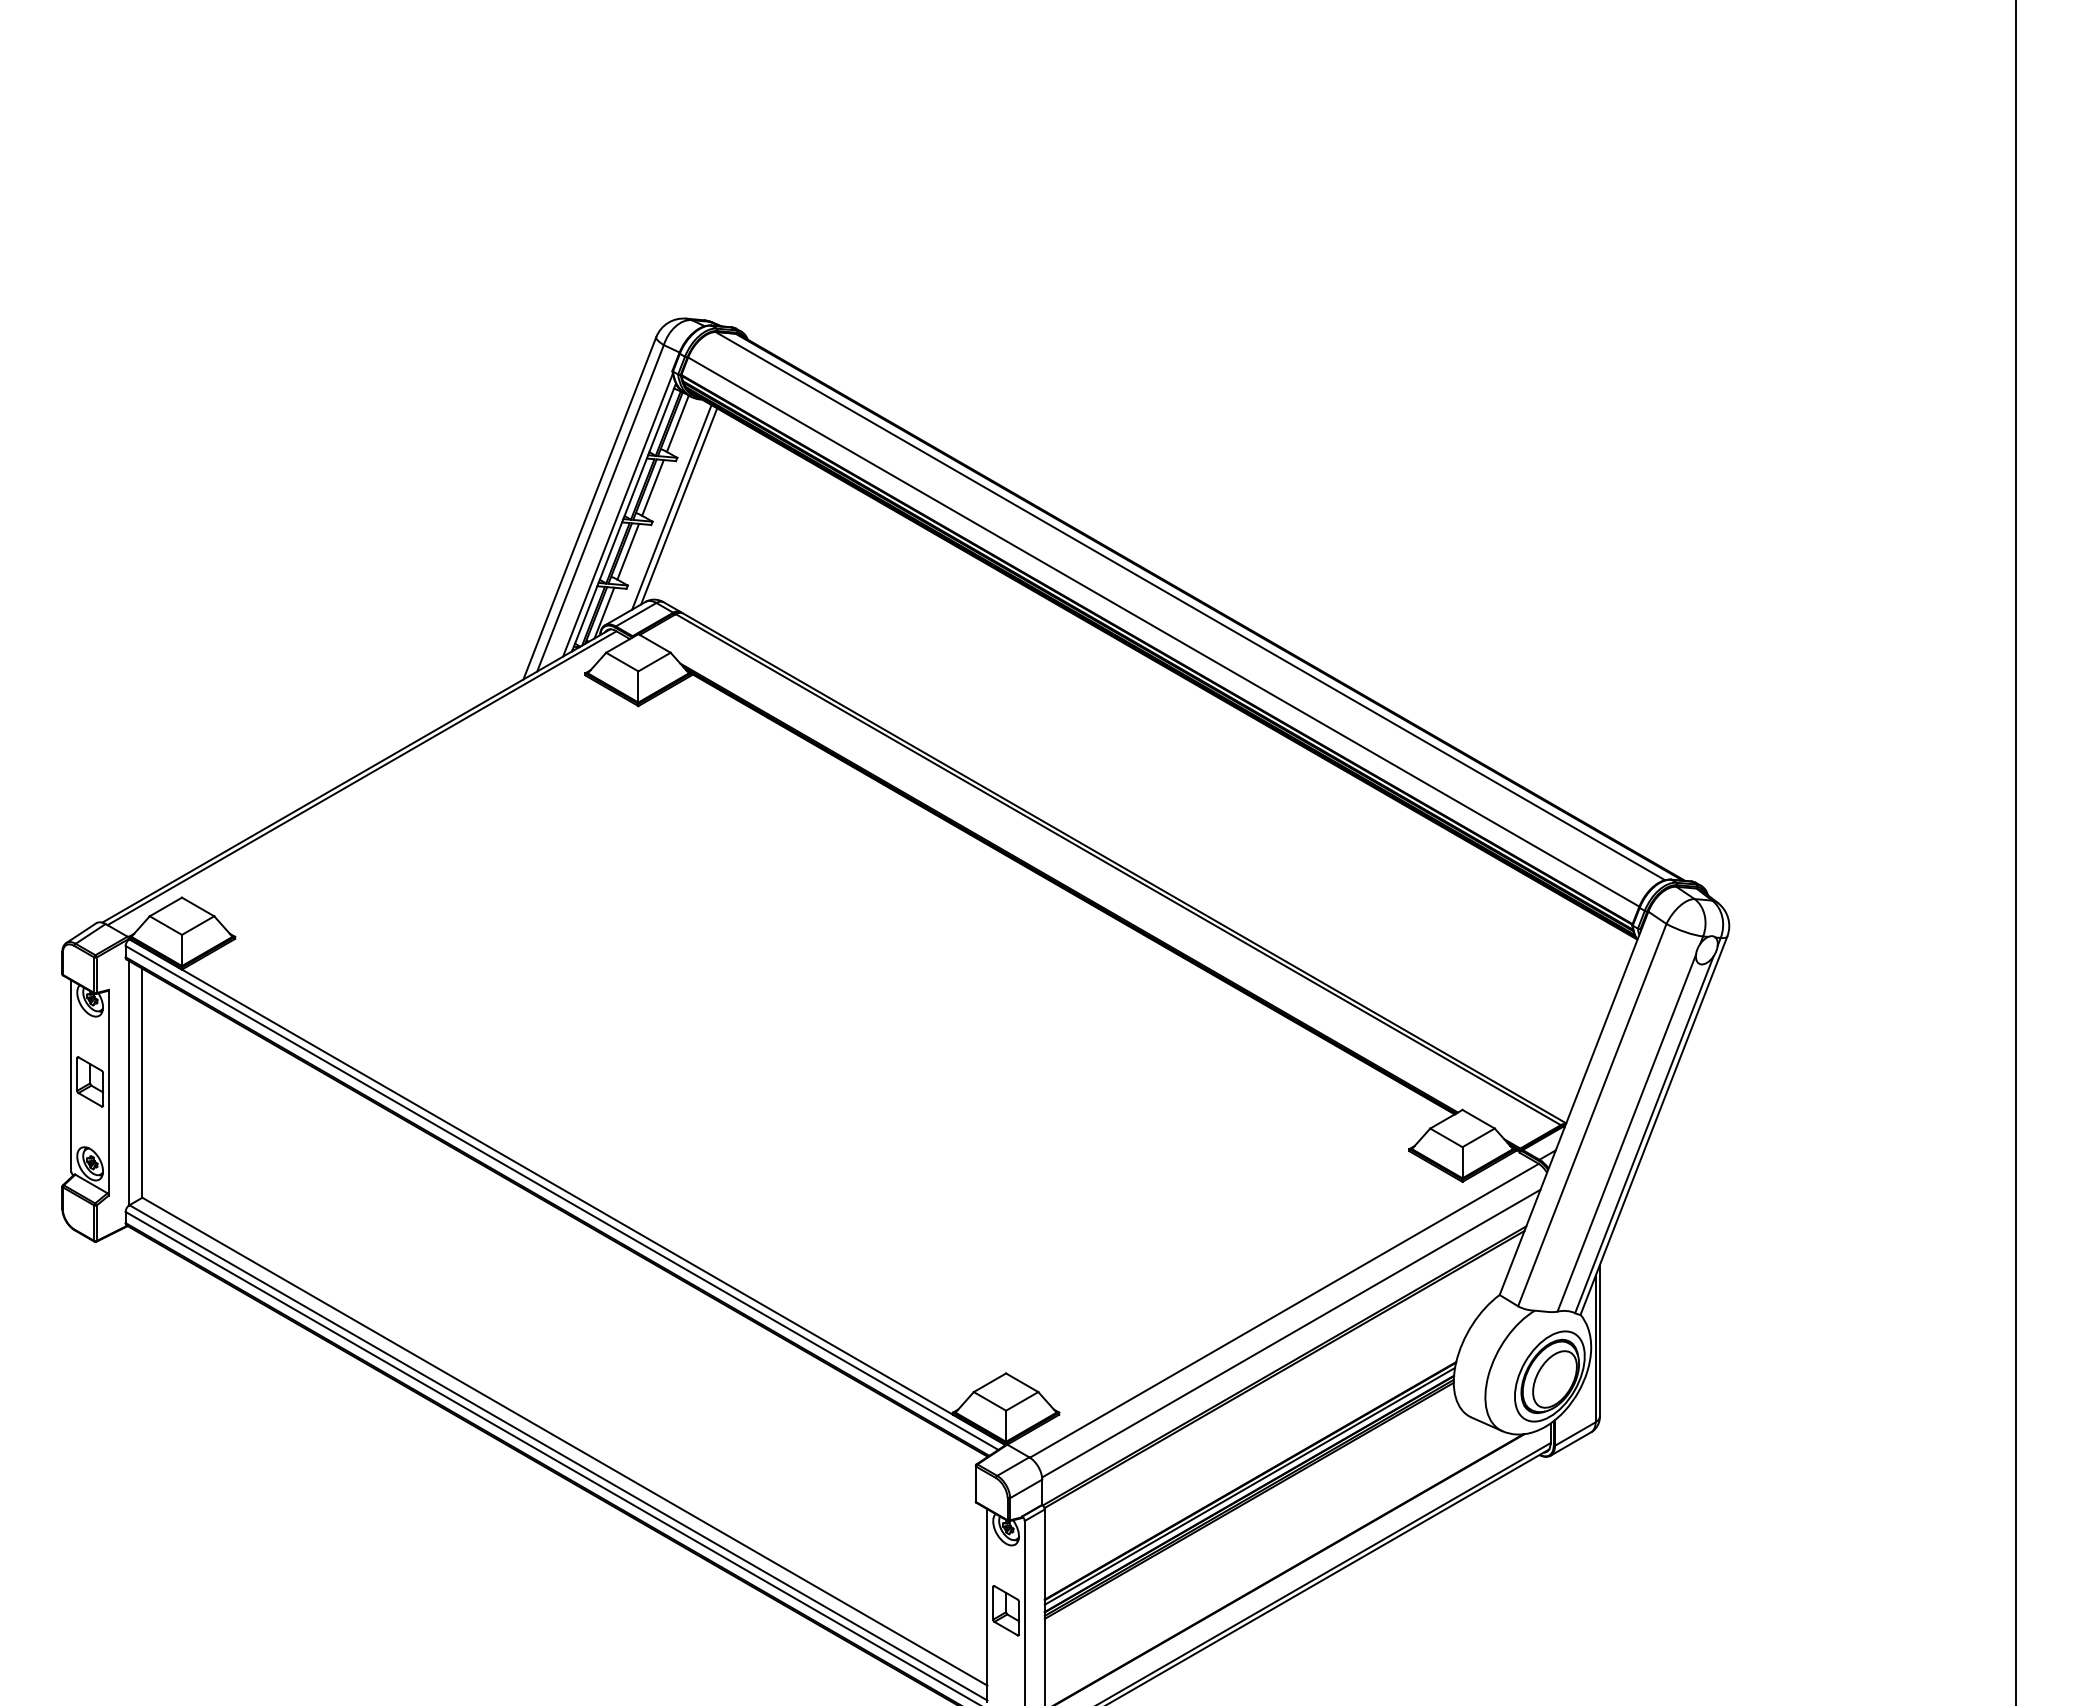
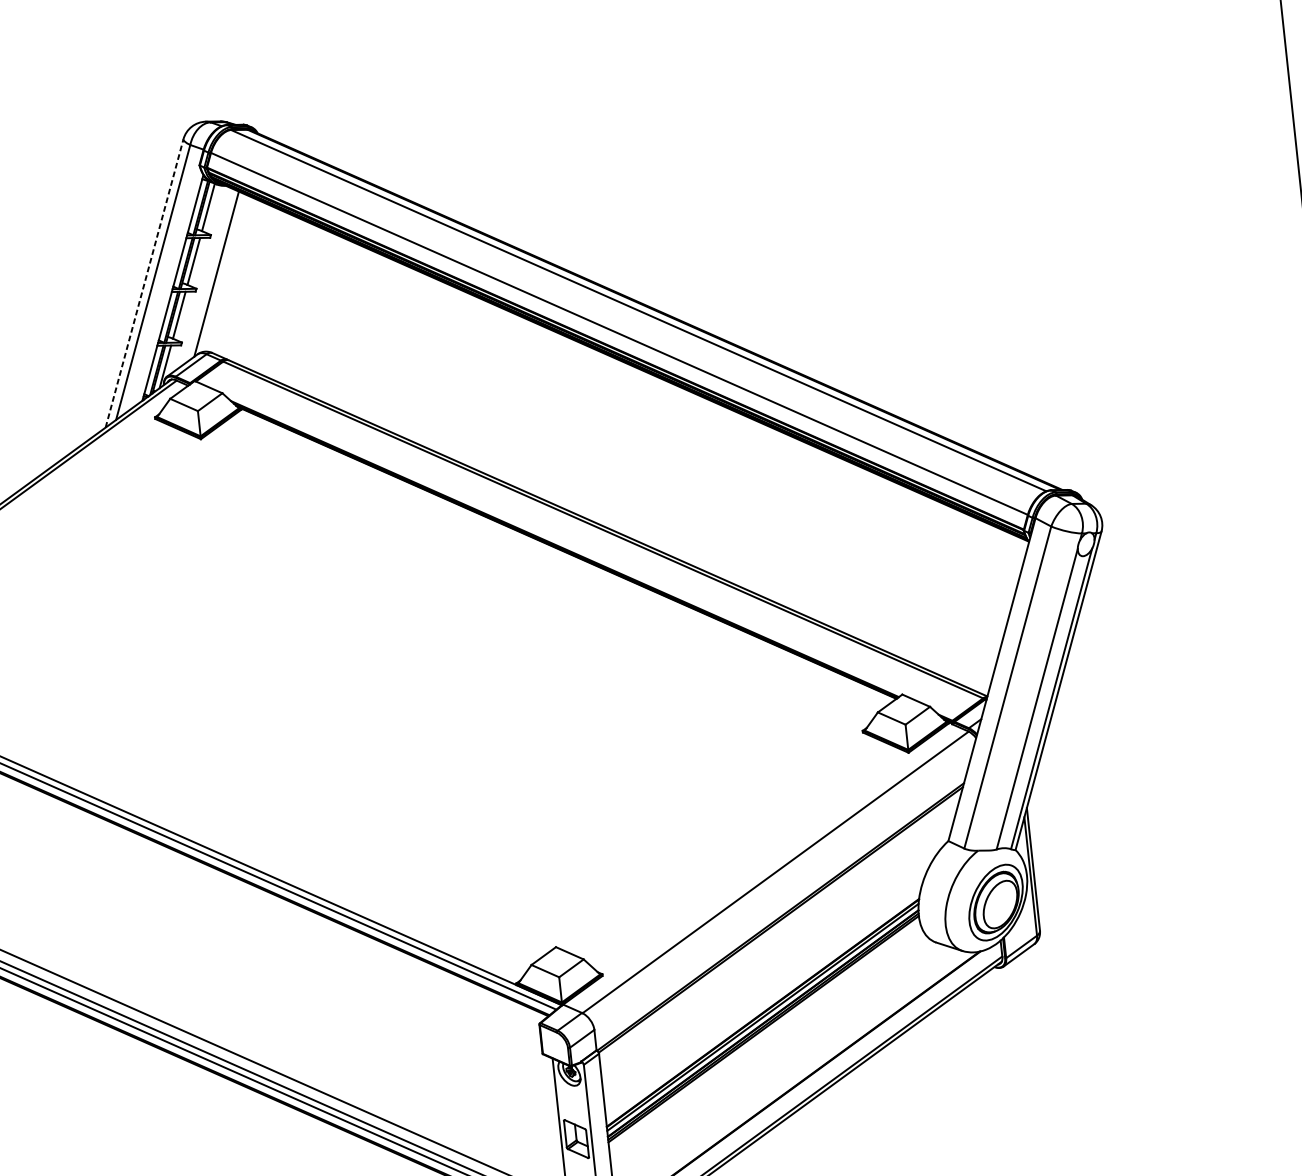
line: (671, 507) -> (210, 275), removed
line: (589, 508) -> (144, 283), solid -> dashed
line: (617, 514) -> (167, 286), removed
line: (1291, 1333) -> (783, 890), removed

